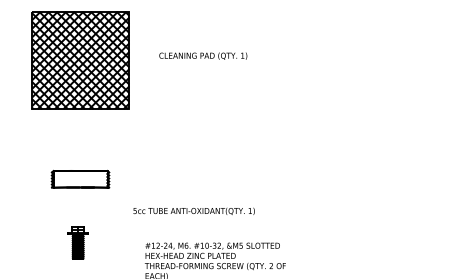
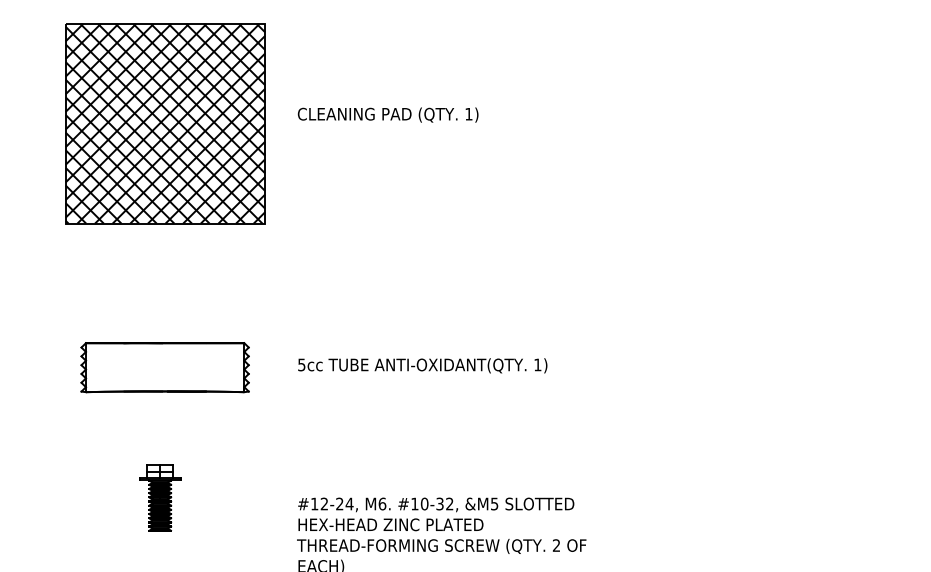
text: (203, 55) -> (388, 113), moved
part: (80, 179) -> (164, 368), size x1.43
text: (193, 210) -> (421, 363), moved

